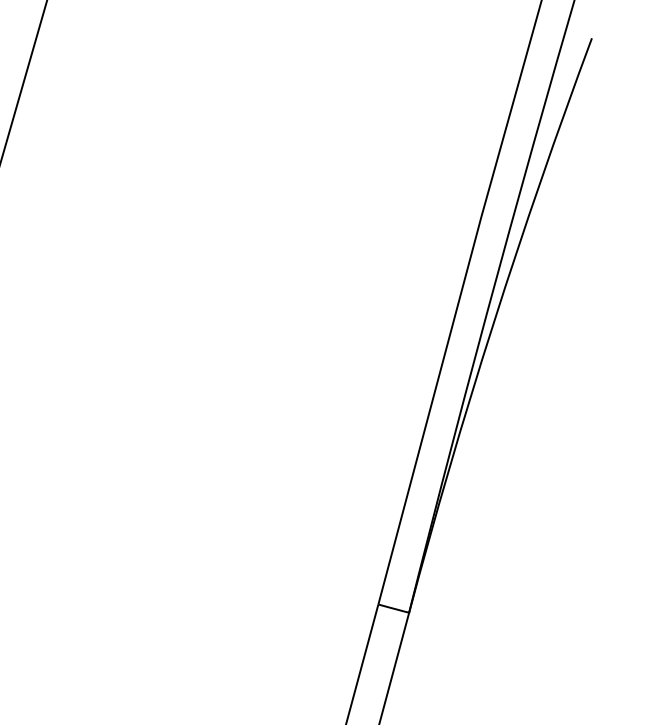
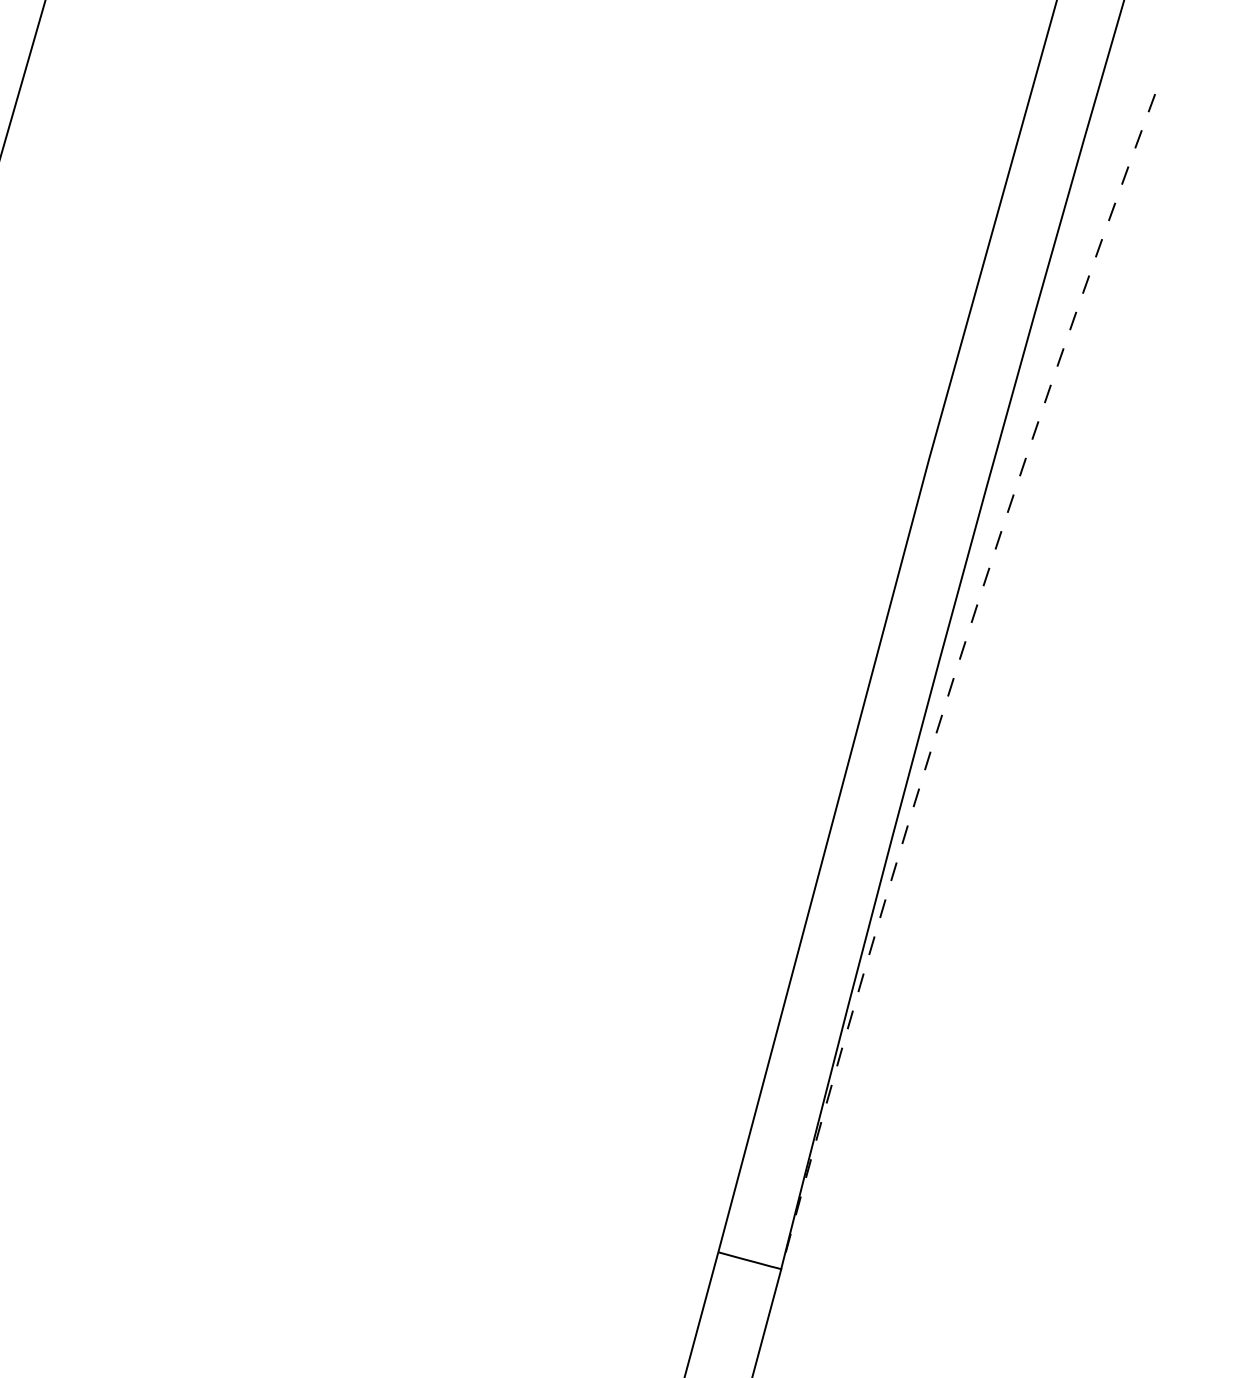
arc: (493, 323) -> (953, 677), solid -> dashed

